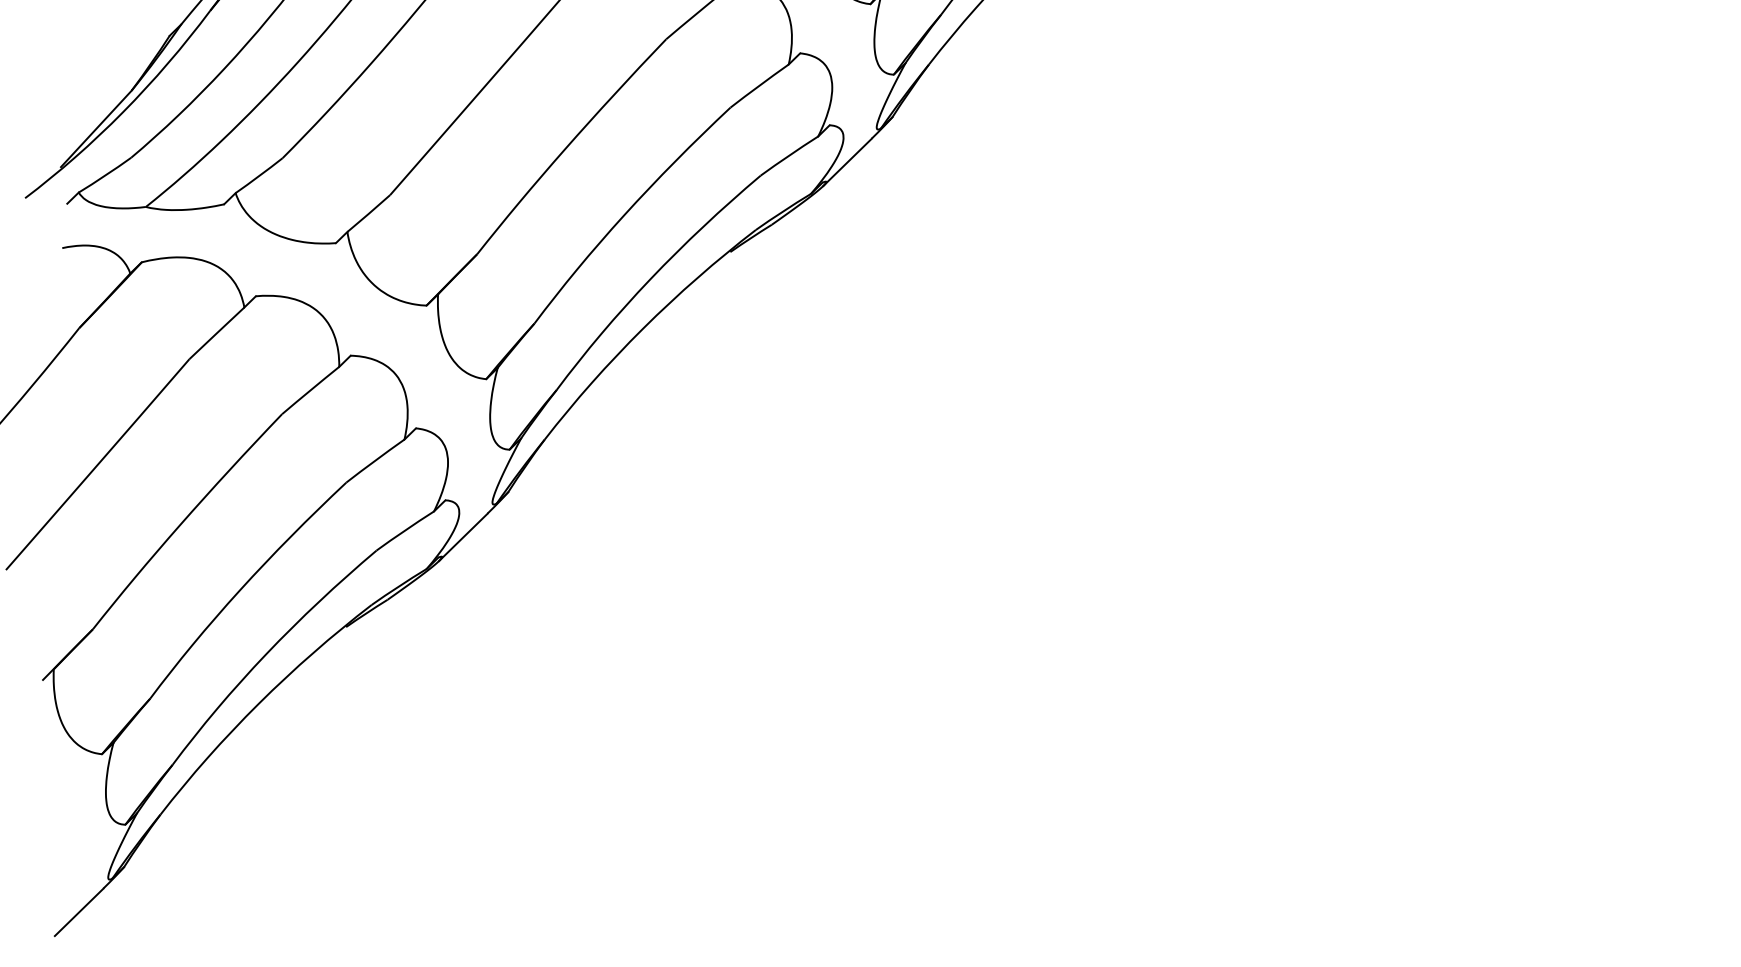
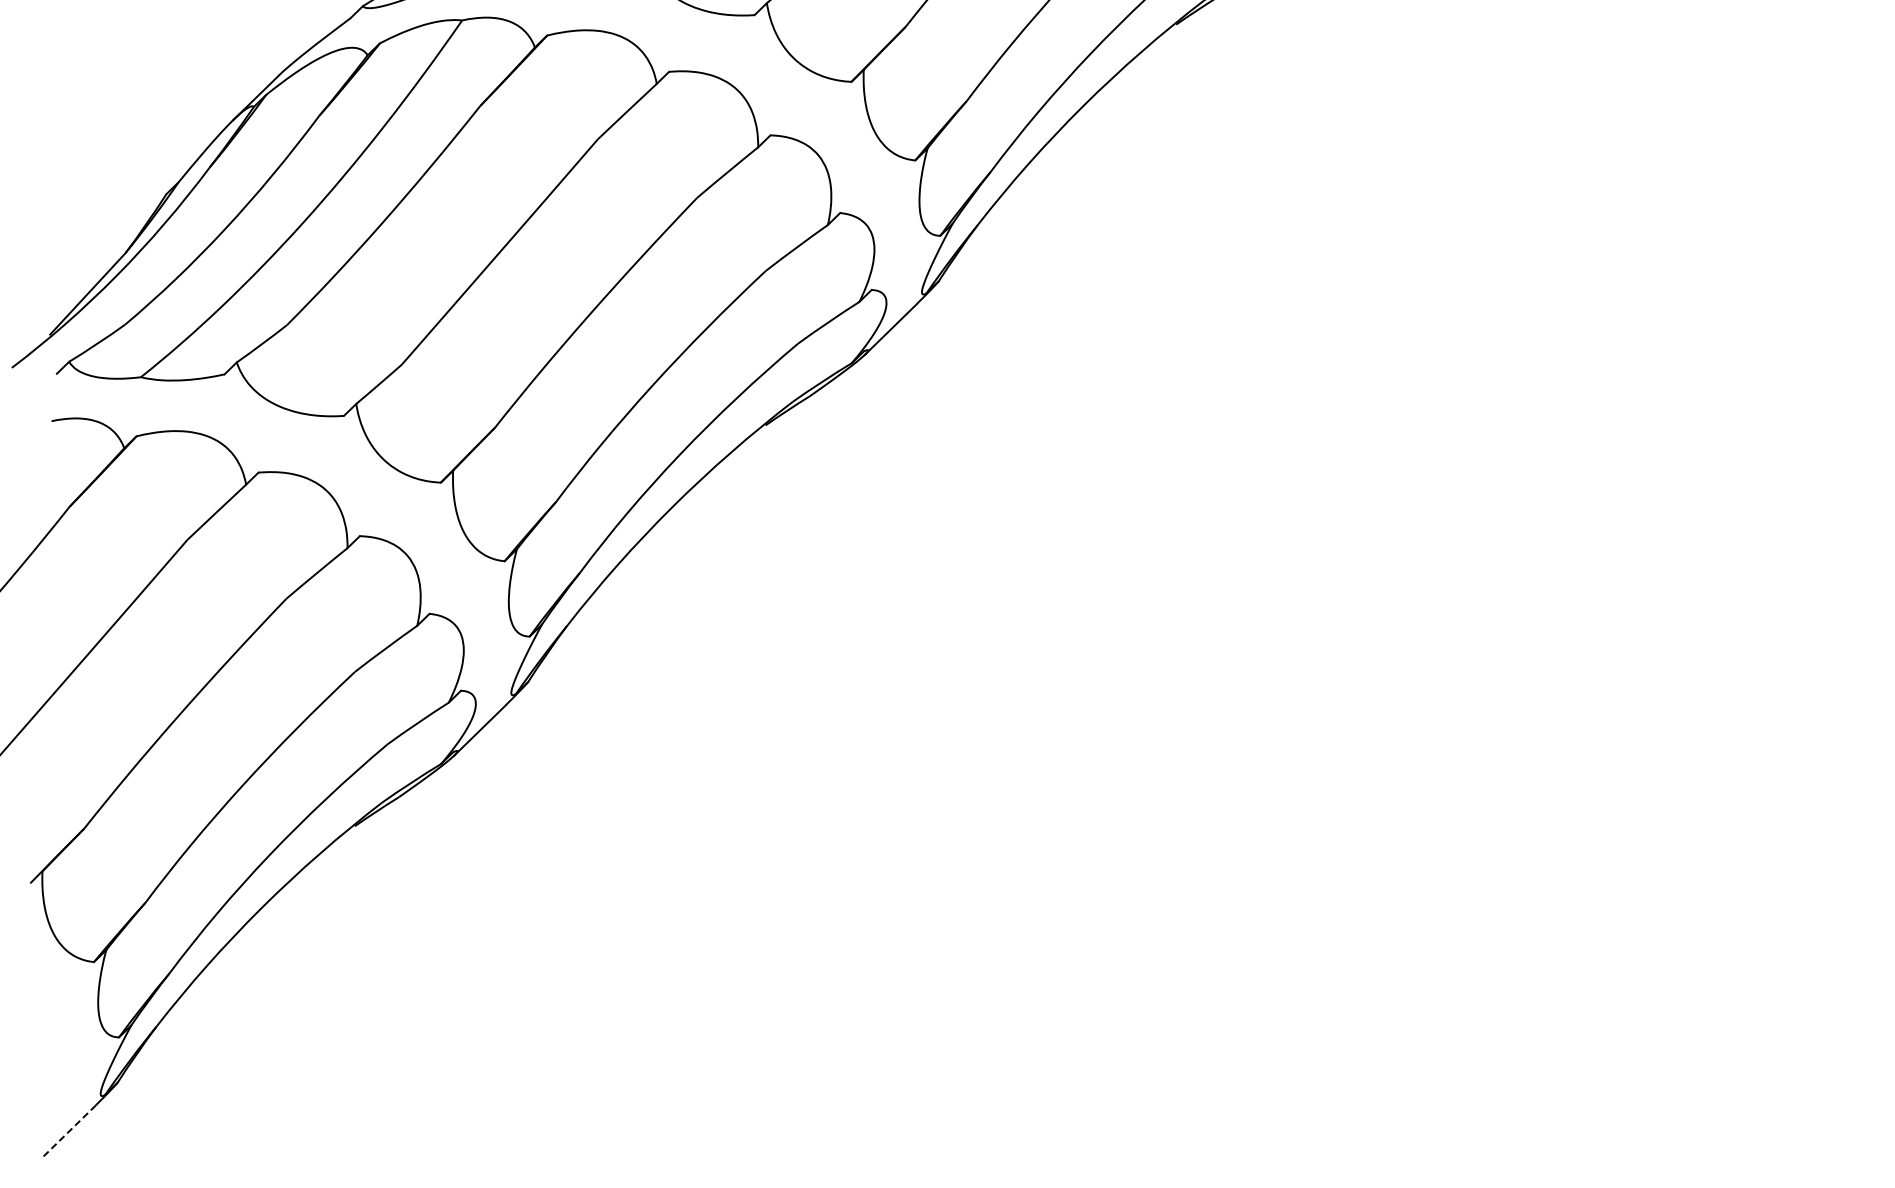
line: (79, 911) -> (69, 1130), solid -> dashed

